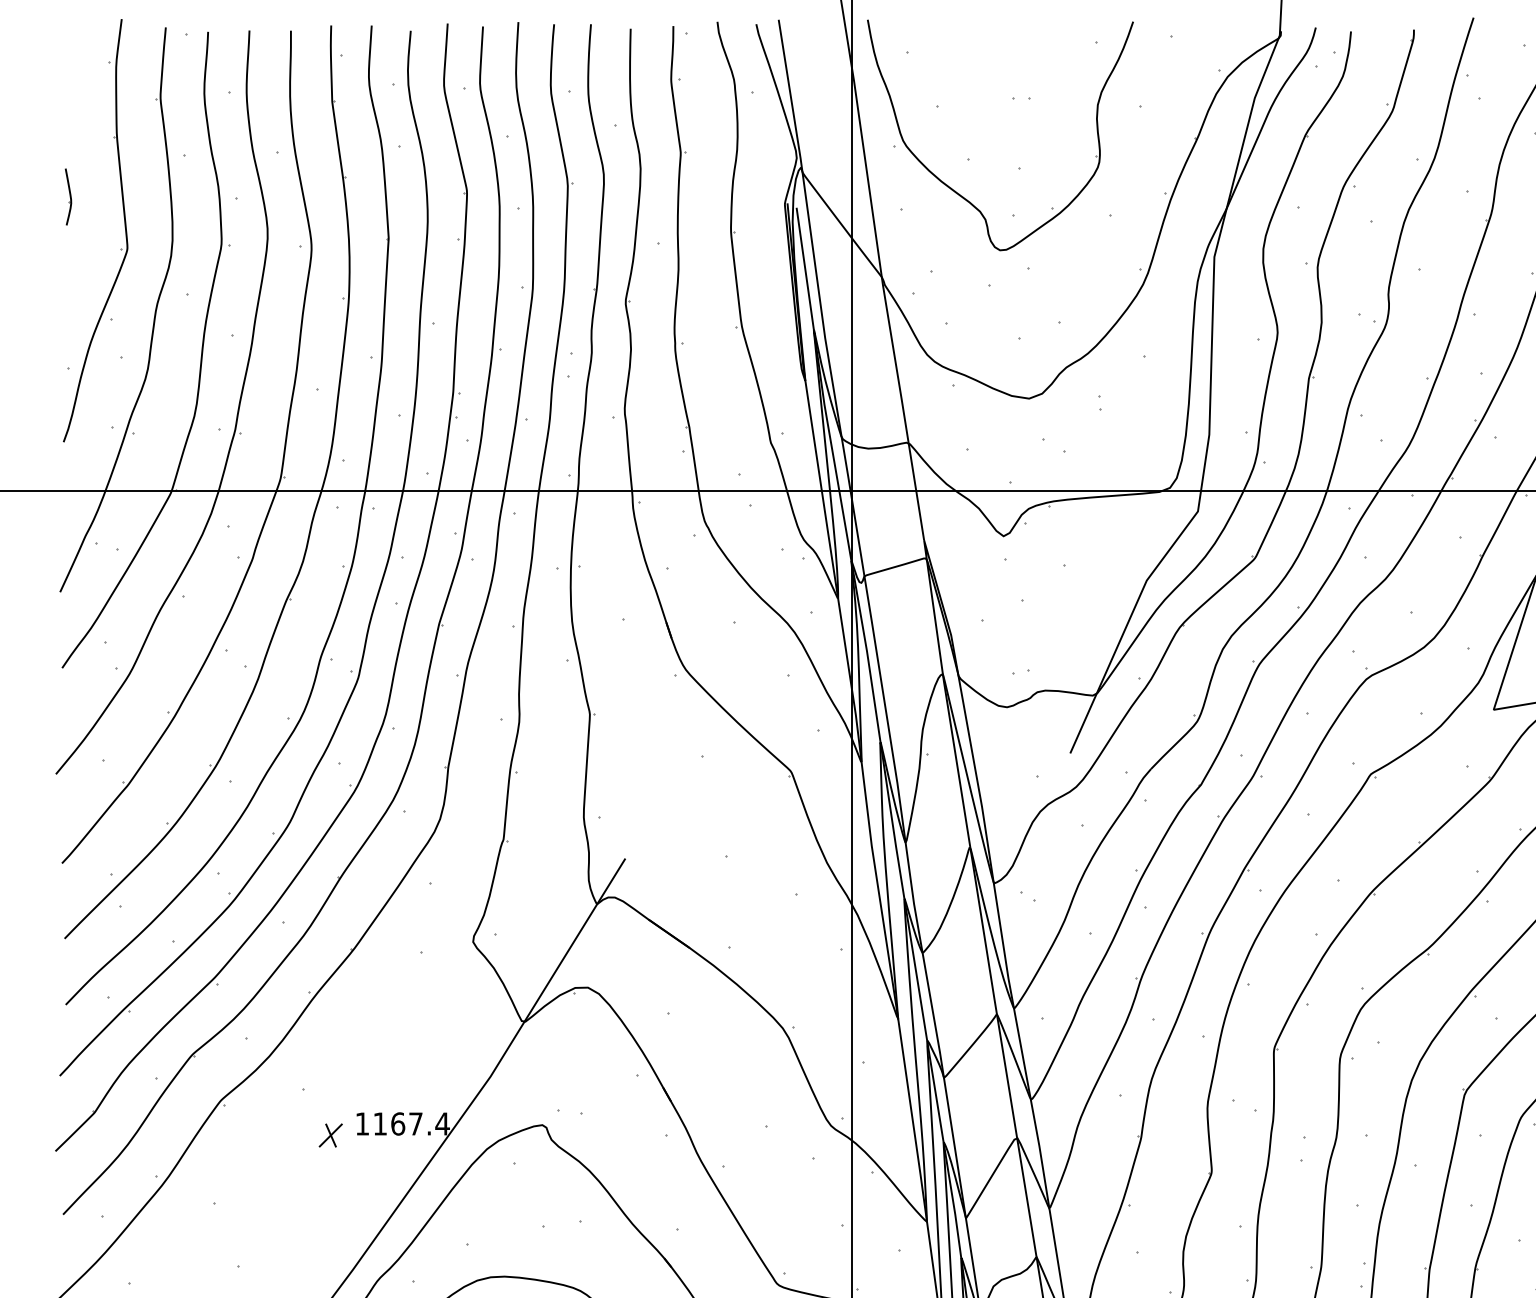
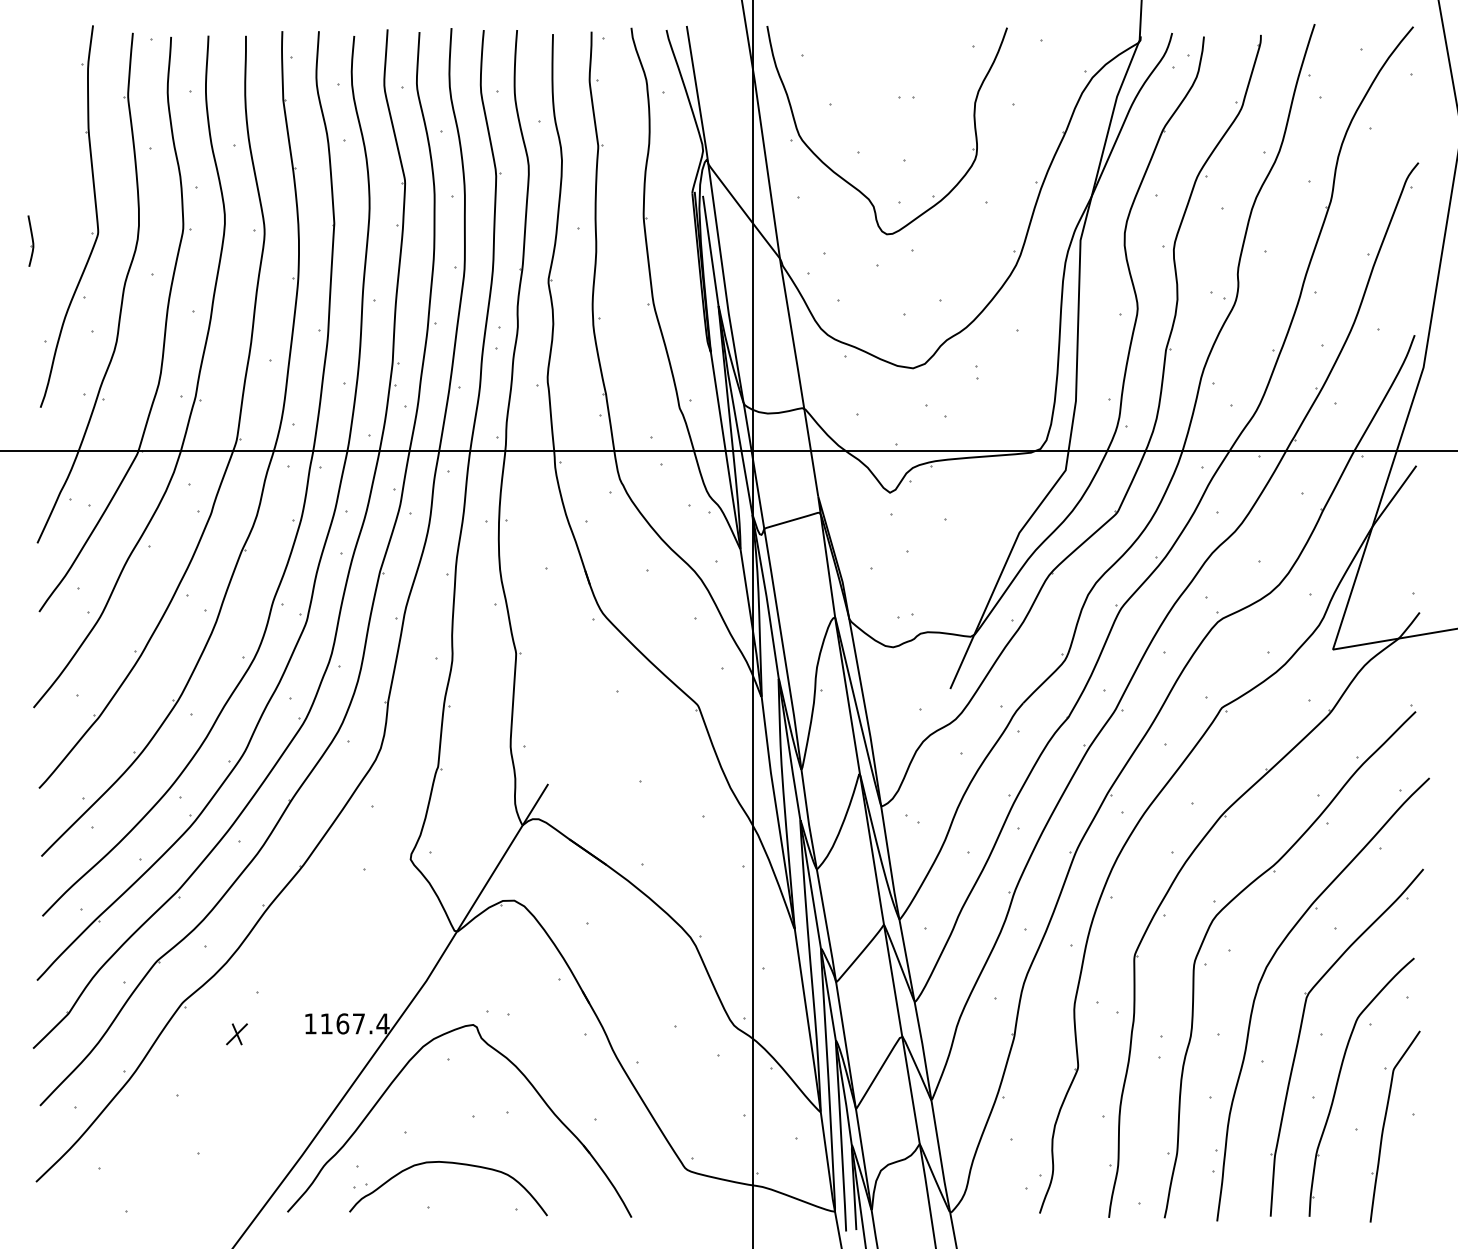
part: (68, 196) -> (30, 240), moved
part: (330, 1135) -> (236, 1034), moved

